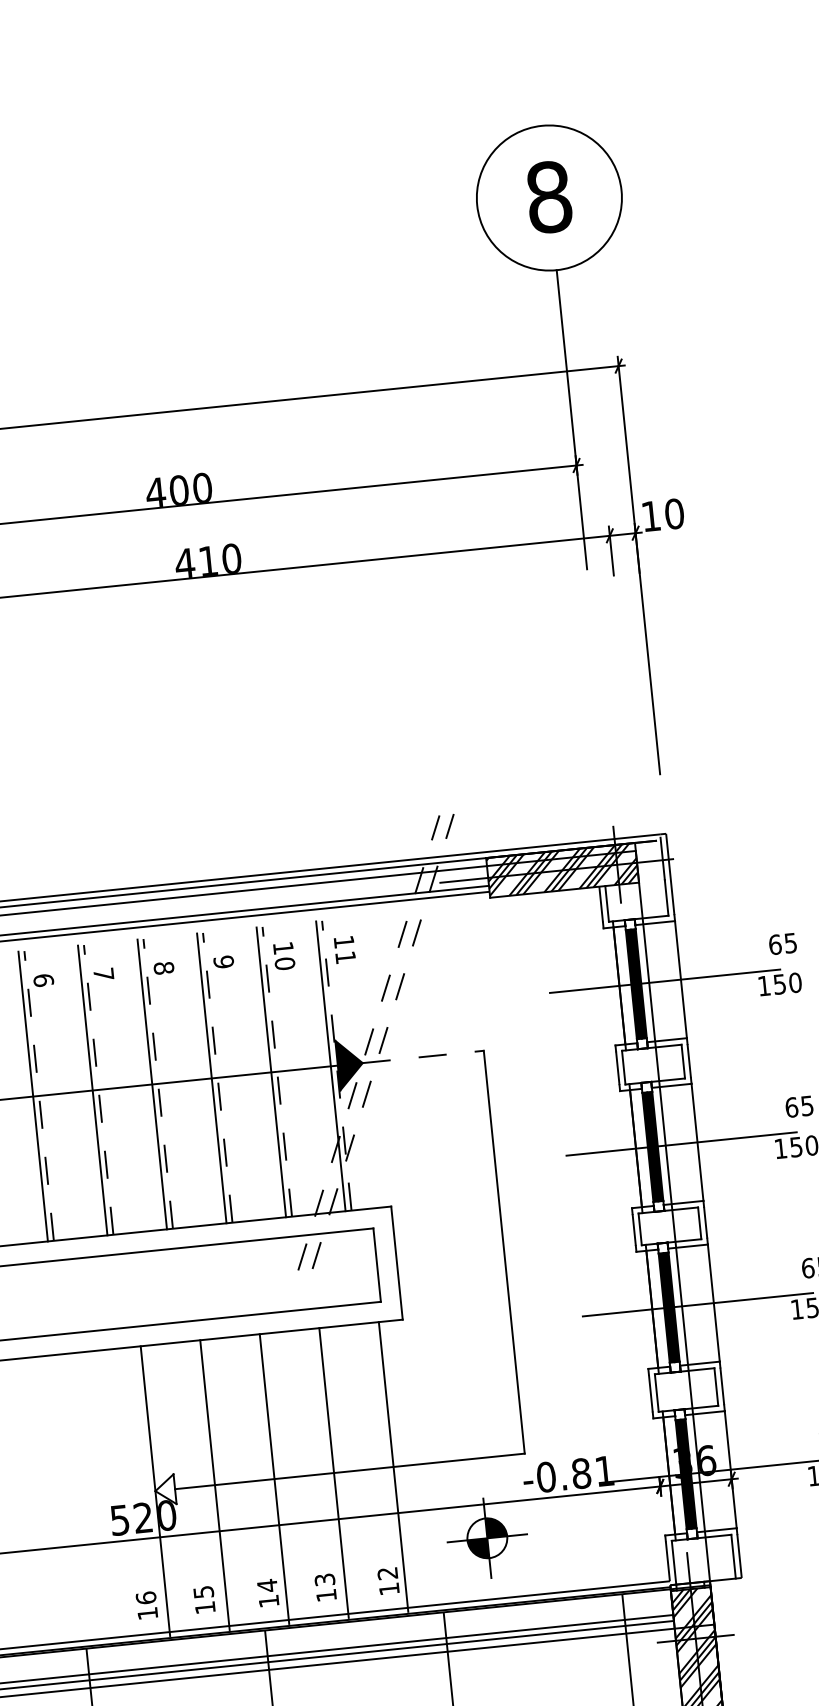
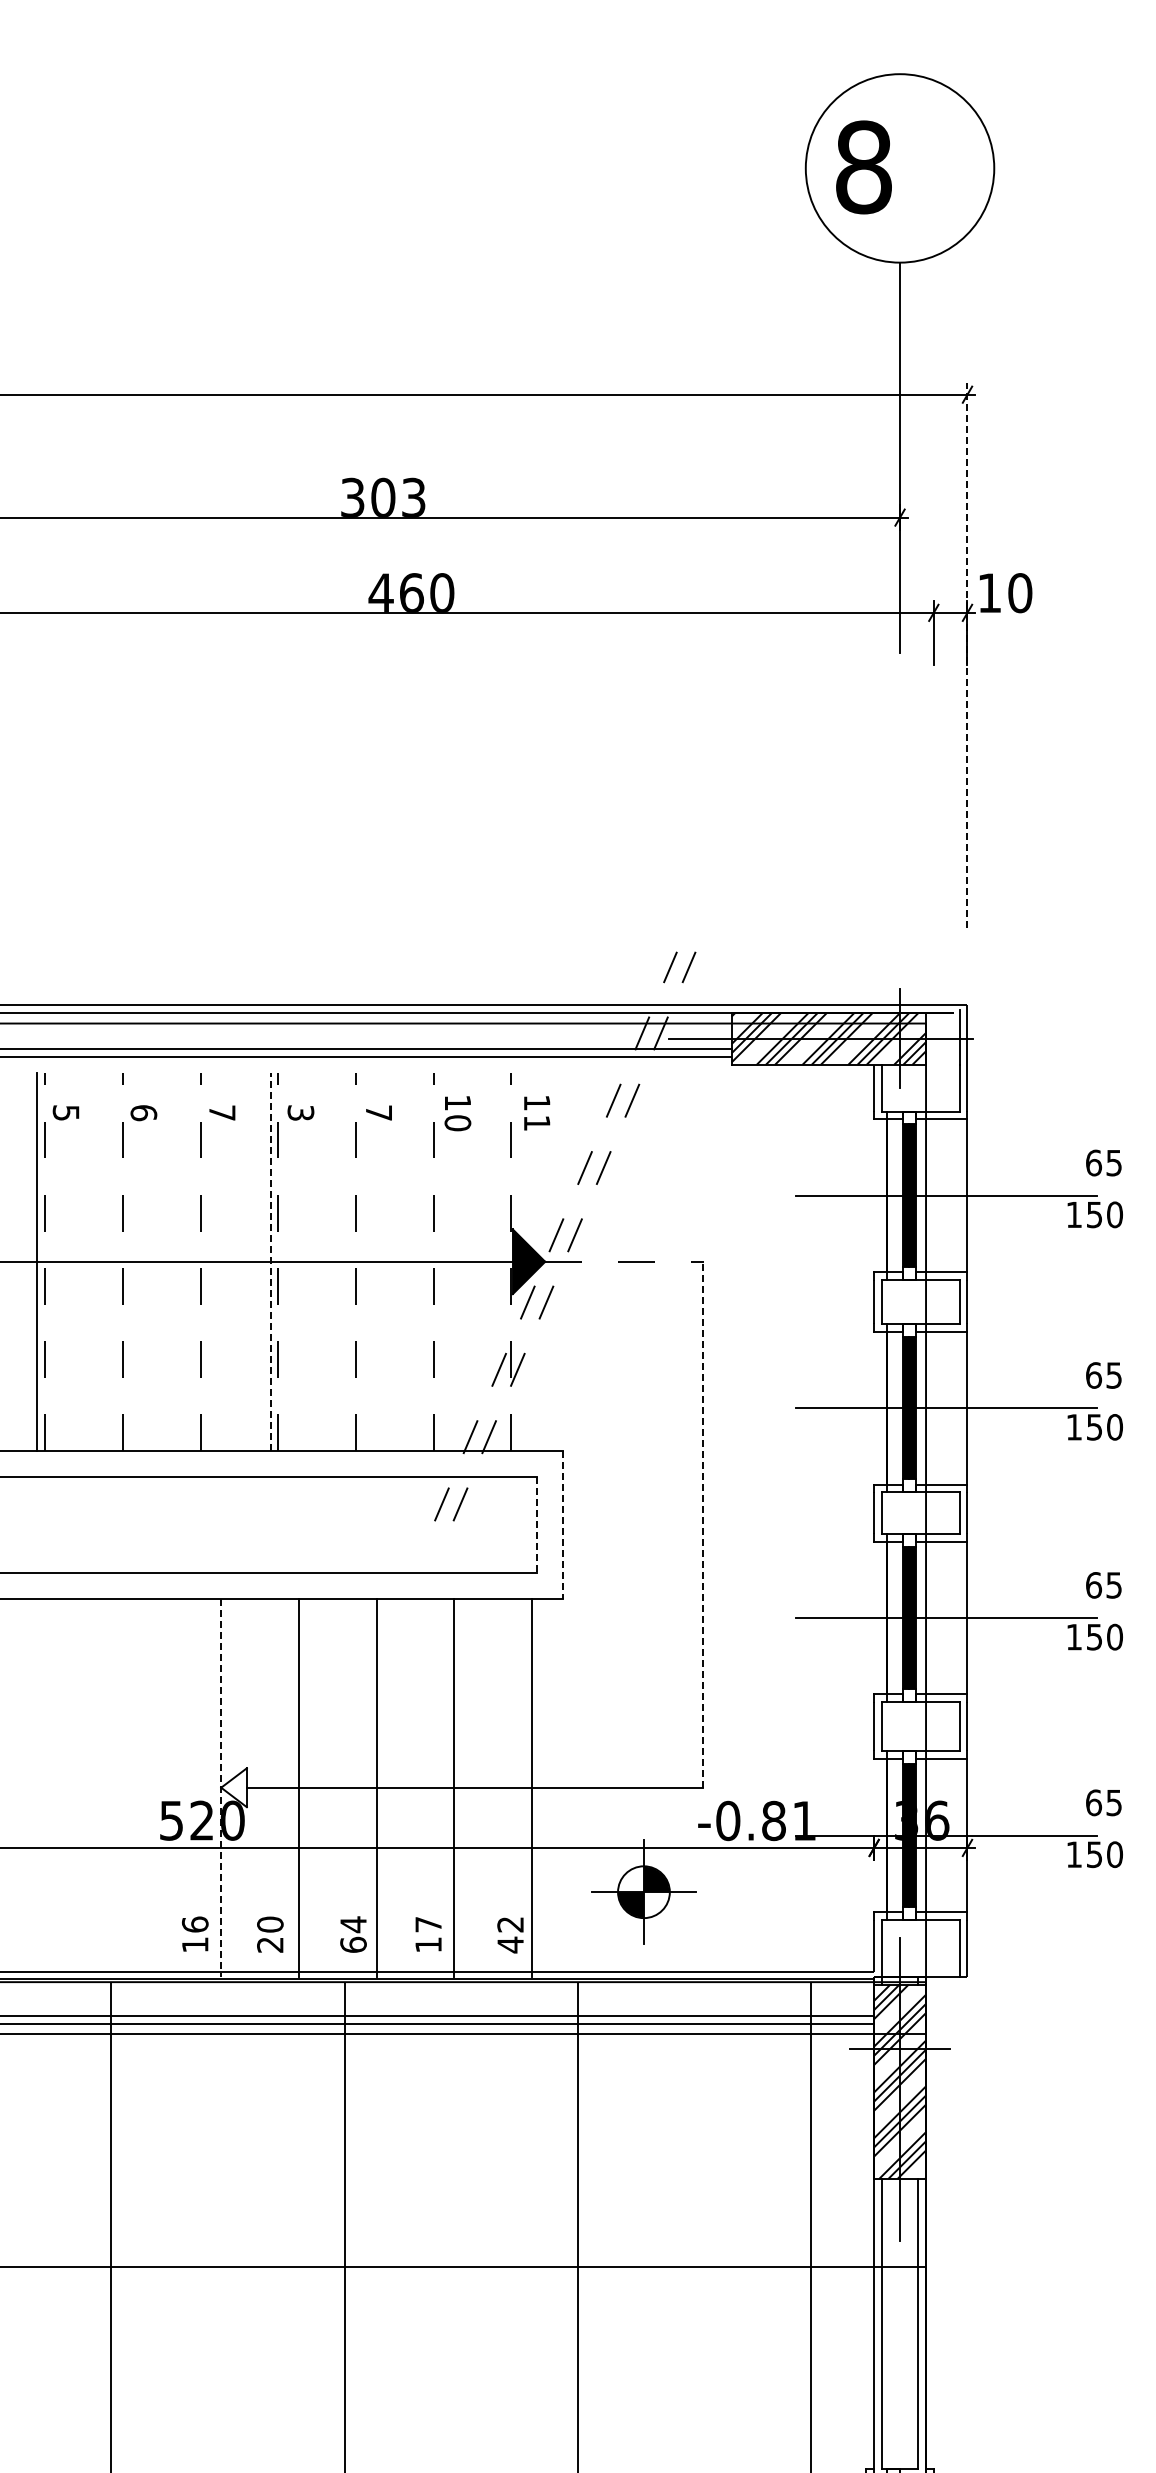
text: (548, 197) -> (863, 167), moved
text: (178, 489) -> (382, 496), 400 -> 303
text: (208, 560) -> (411, 592), 410 -> 460
line: (638, 565) -> (967, 654), solid -> dashed
text: (223, 961) -> (378, 1112), 9 -> 7
text: (163, 968) -> (300, 1113), 8 -> 3
line: (330, 1066) -> (503, 1261), removed
line: (270, 1072) -> (425, 1261), removed
line: (211, 1078) -> (348, 1261), removed
line: (152, 1084) -> (270, 1261), solid -> dashed
line: (92, 1090) -> (192, 1261), removed
line: (33, 1096) -> (115, 1261), removed
line: (504, 1252) -> (703, 1524), solid -> dashed
line: (397, 1262) -> (563, 1524), solid -> dashed
line: (377, 1264) -> (537, 1524), solid -> dashed
line: (155, 1491) -> (221, 1788), solid -> dashed
text: (324, 1579) -> (428, 1924), 13 -> 17
text: (389, 1588) -> (510, 1944), 12 -> 42
text: (204, 1599) -> (270, 1934), 15 -> 20
text: (268, 1600) -> (353, 1944), 14 -> 64

